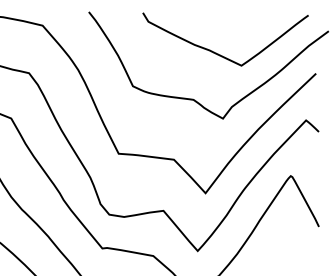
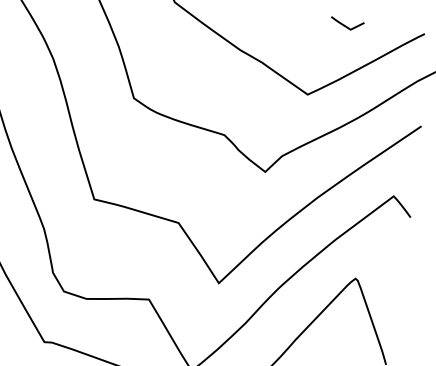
curve: (257, 17) -> (345, 23), added

